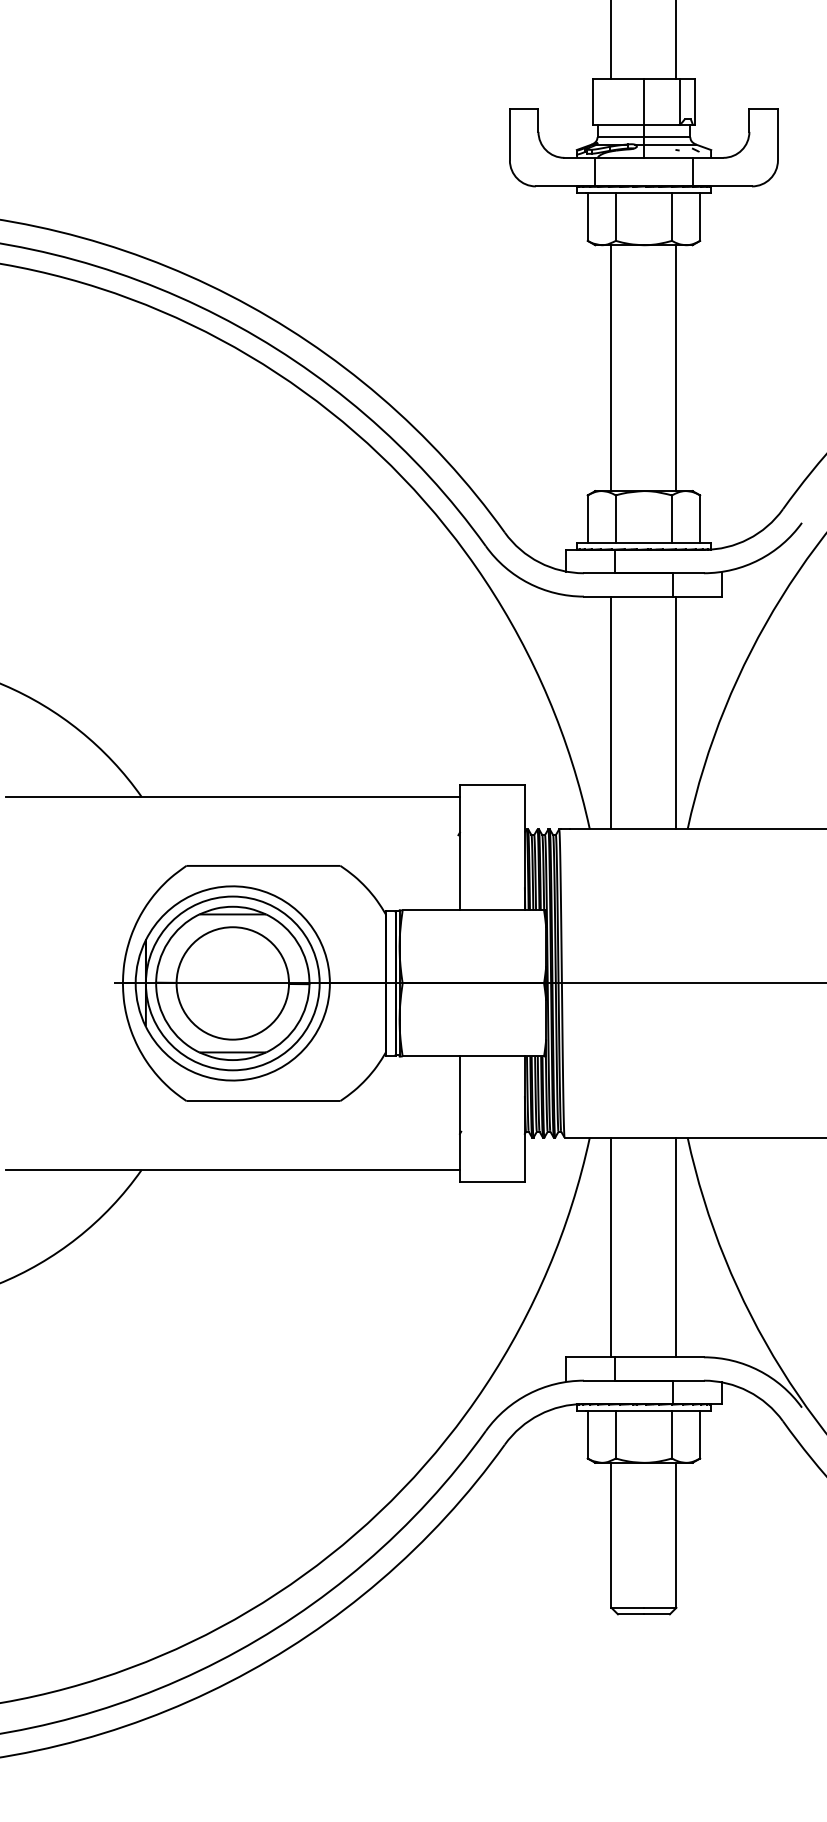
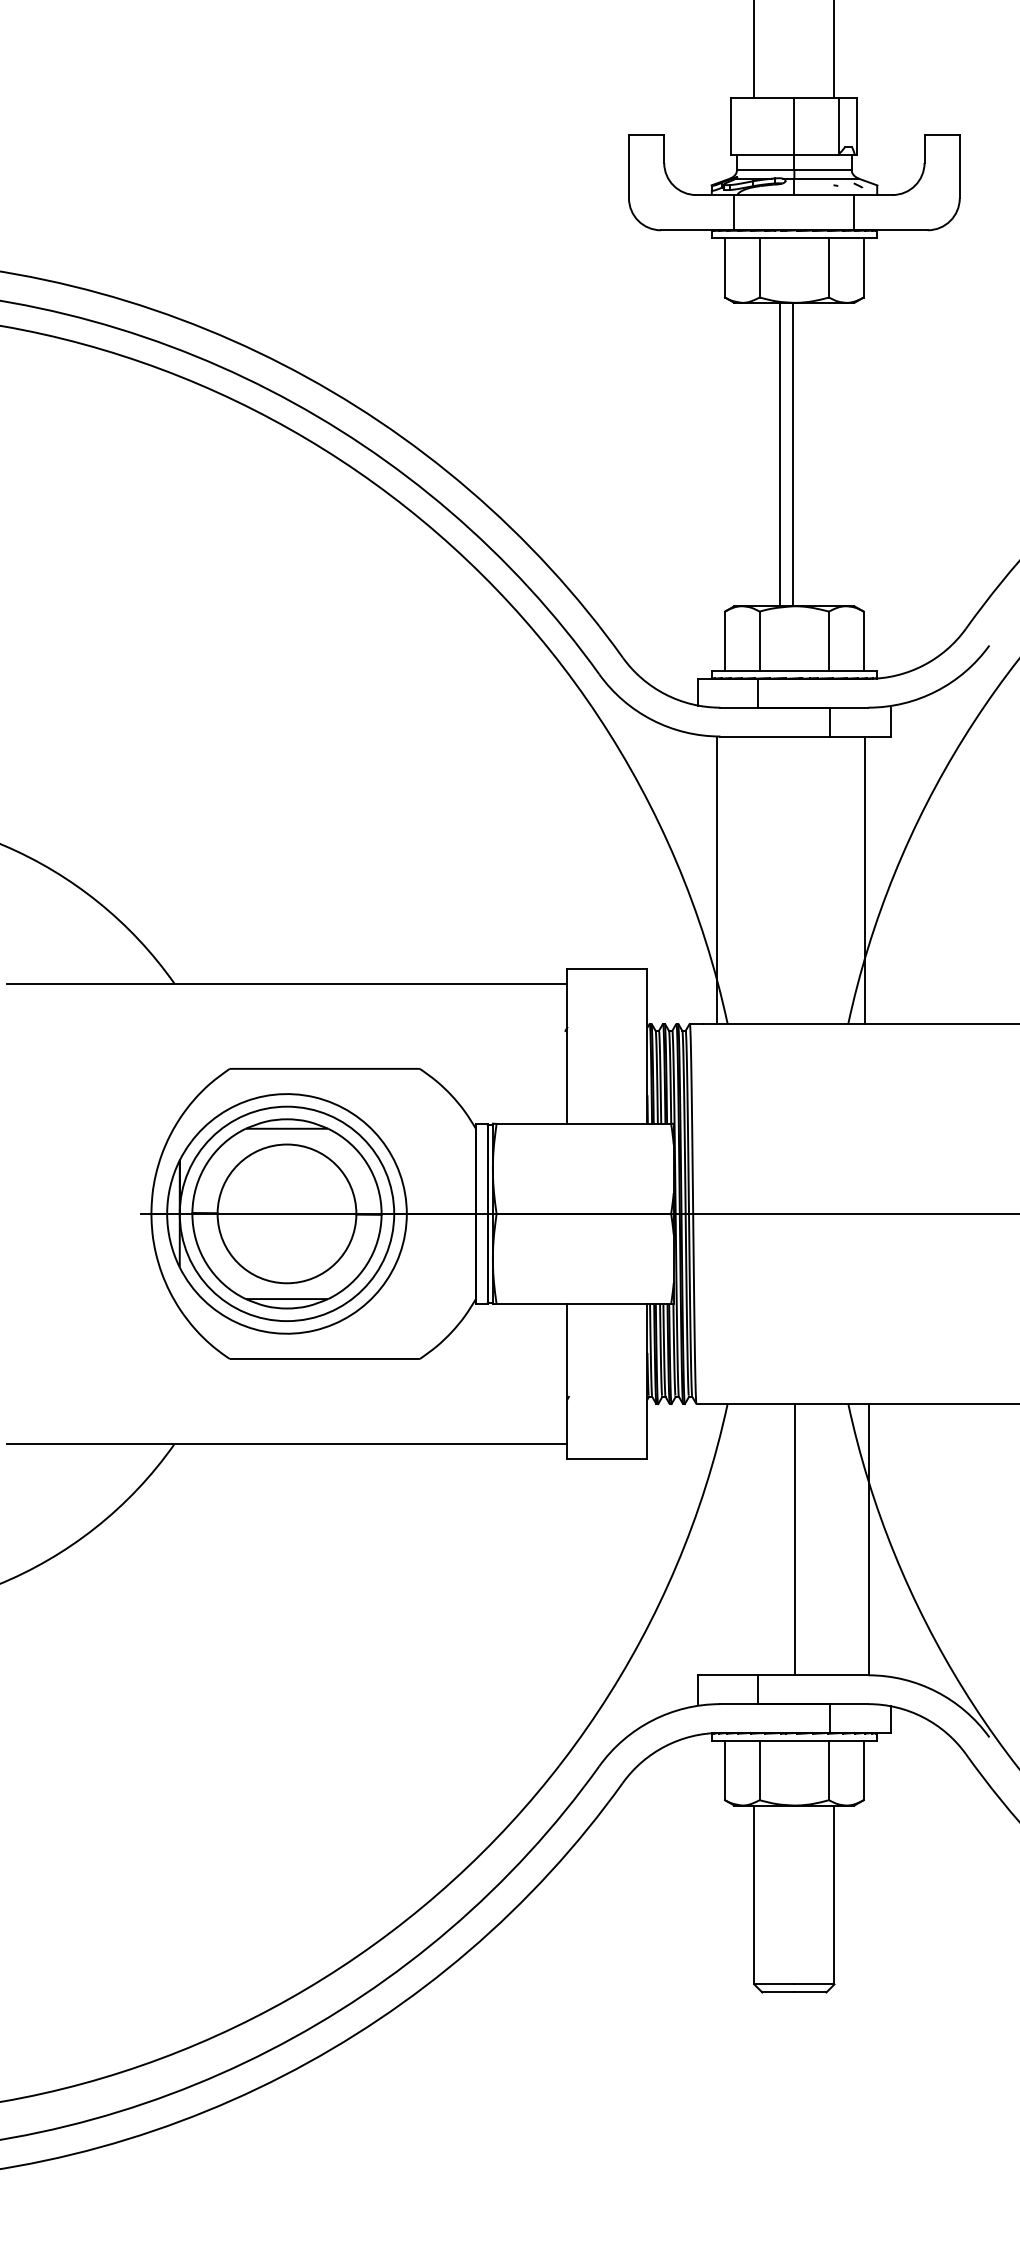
line: (611, 368) -> (793, 454), moved
line: (676, 368) -> (780, 454), moved
line: (611, 712) -> (717, 879), moved
line: (676, 712) -> (865, 879), moved
line: (611, 1247) -> (795, 1539), moved
line: (676, 1247) -> (869, 1539), moved

